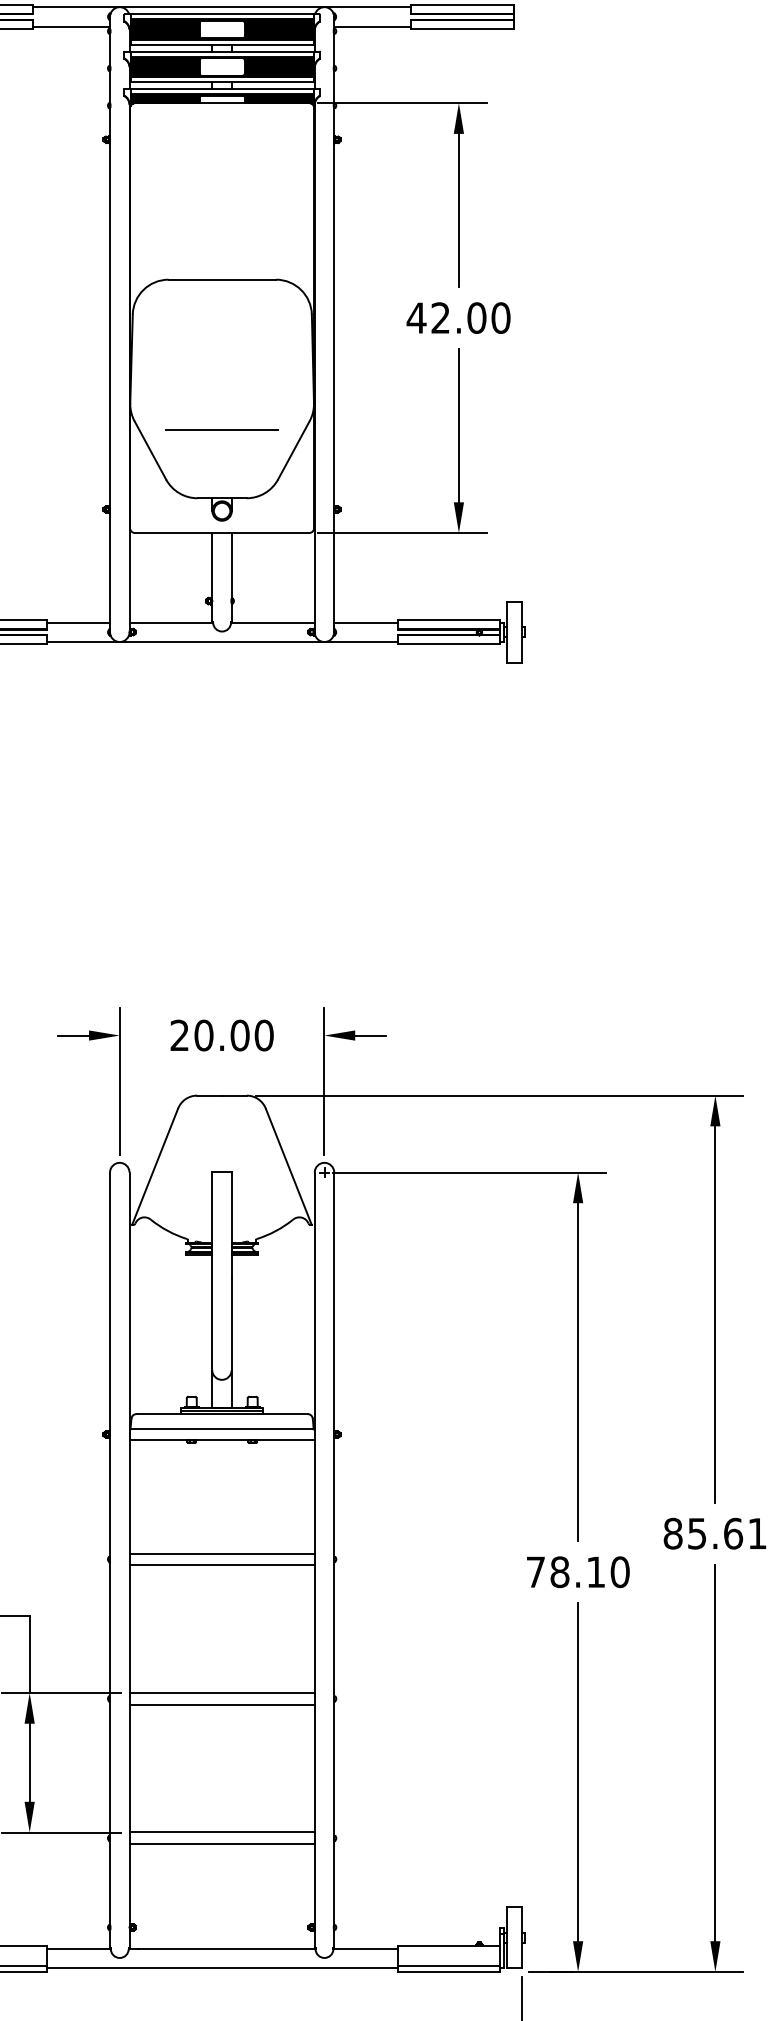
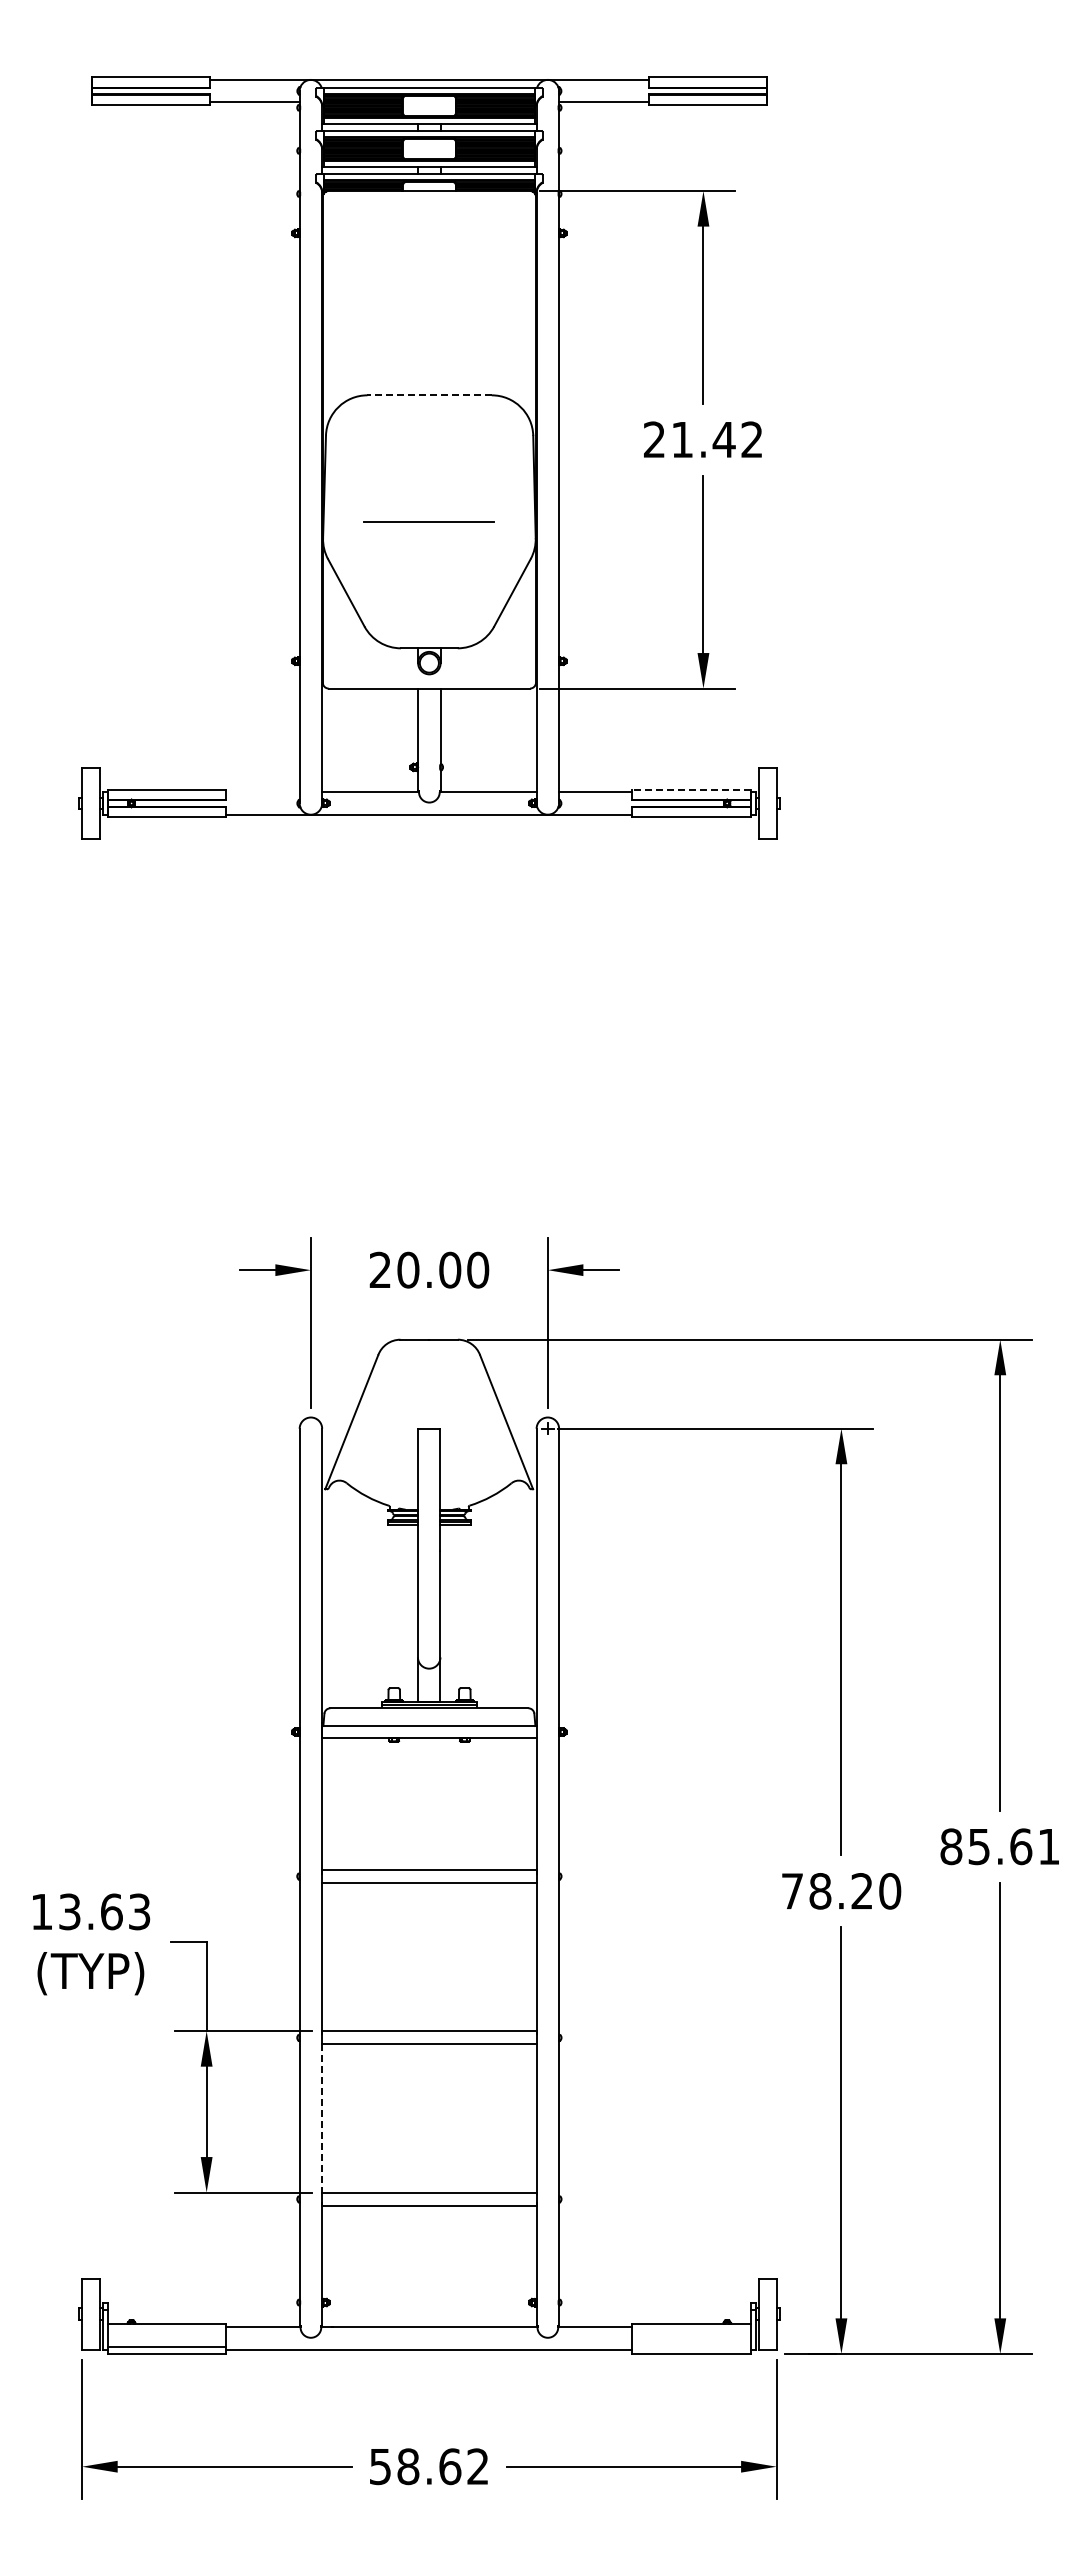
line: (222, 279) -> (429, 395), solid -> dashed
text: (458, 317) -> (702, 439), 42.00 -> 21.42
line: (221, 430) -> (428, 521), moved
line: (448, 620) -> (691, 789), solid -> dashed
line: (77, 622) -> (262, 792), removed
text: (595, 1571) -> (861, 1890), 78.10 -> 78.20
line: (129, 1769) -> (322, 2119), solid -> dashed
line: (448, 1966) -> (691, 2347), removed

